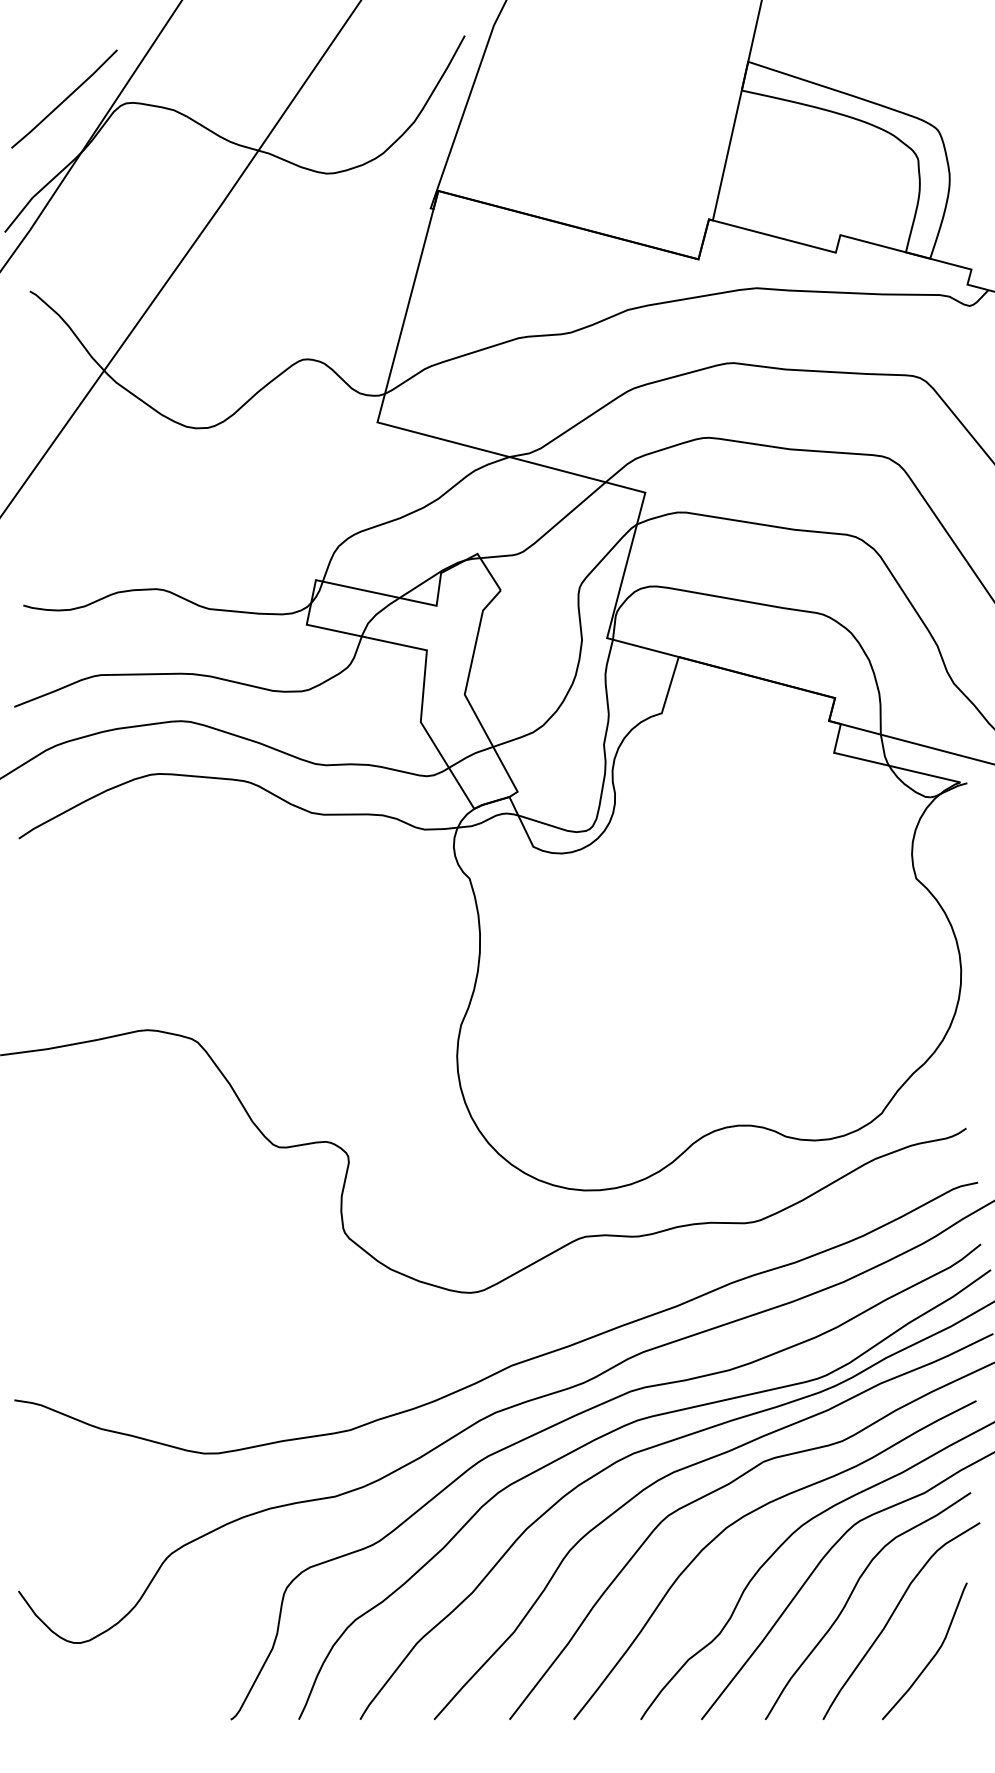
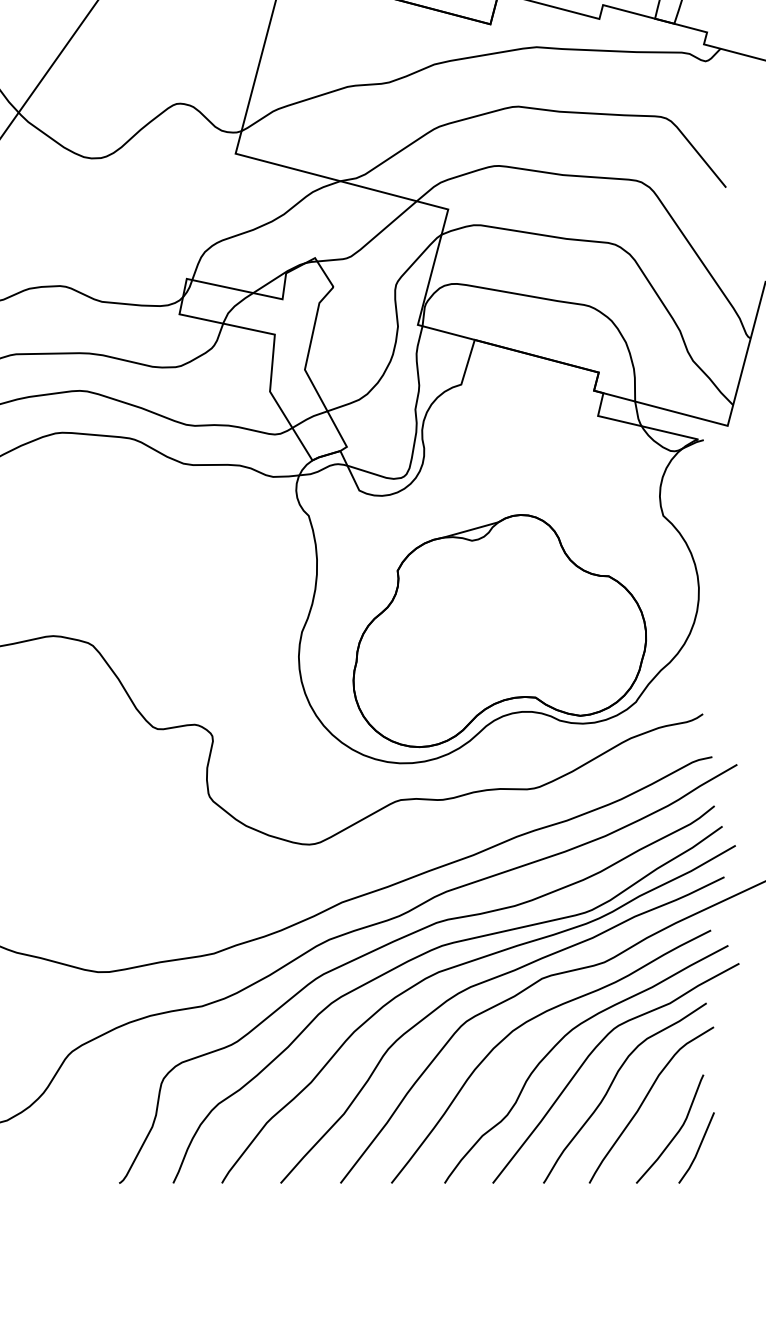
part: (710, 1023) -> (499, 630), added
line: (960, 1675) -> (698, 1148), added

